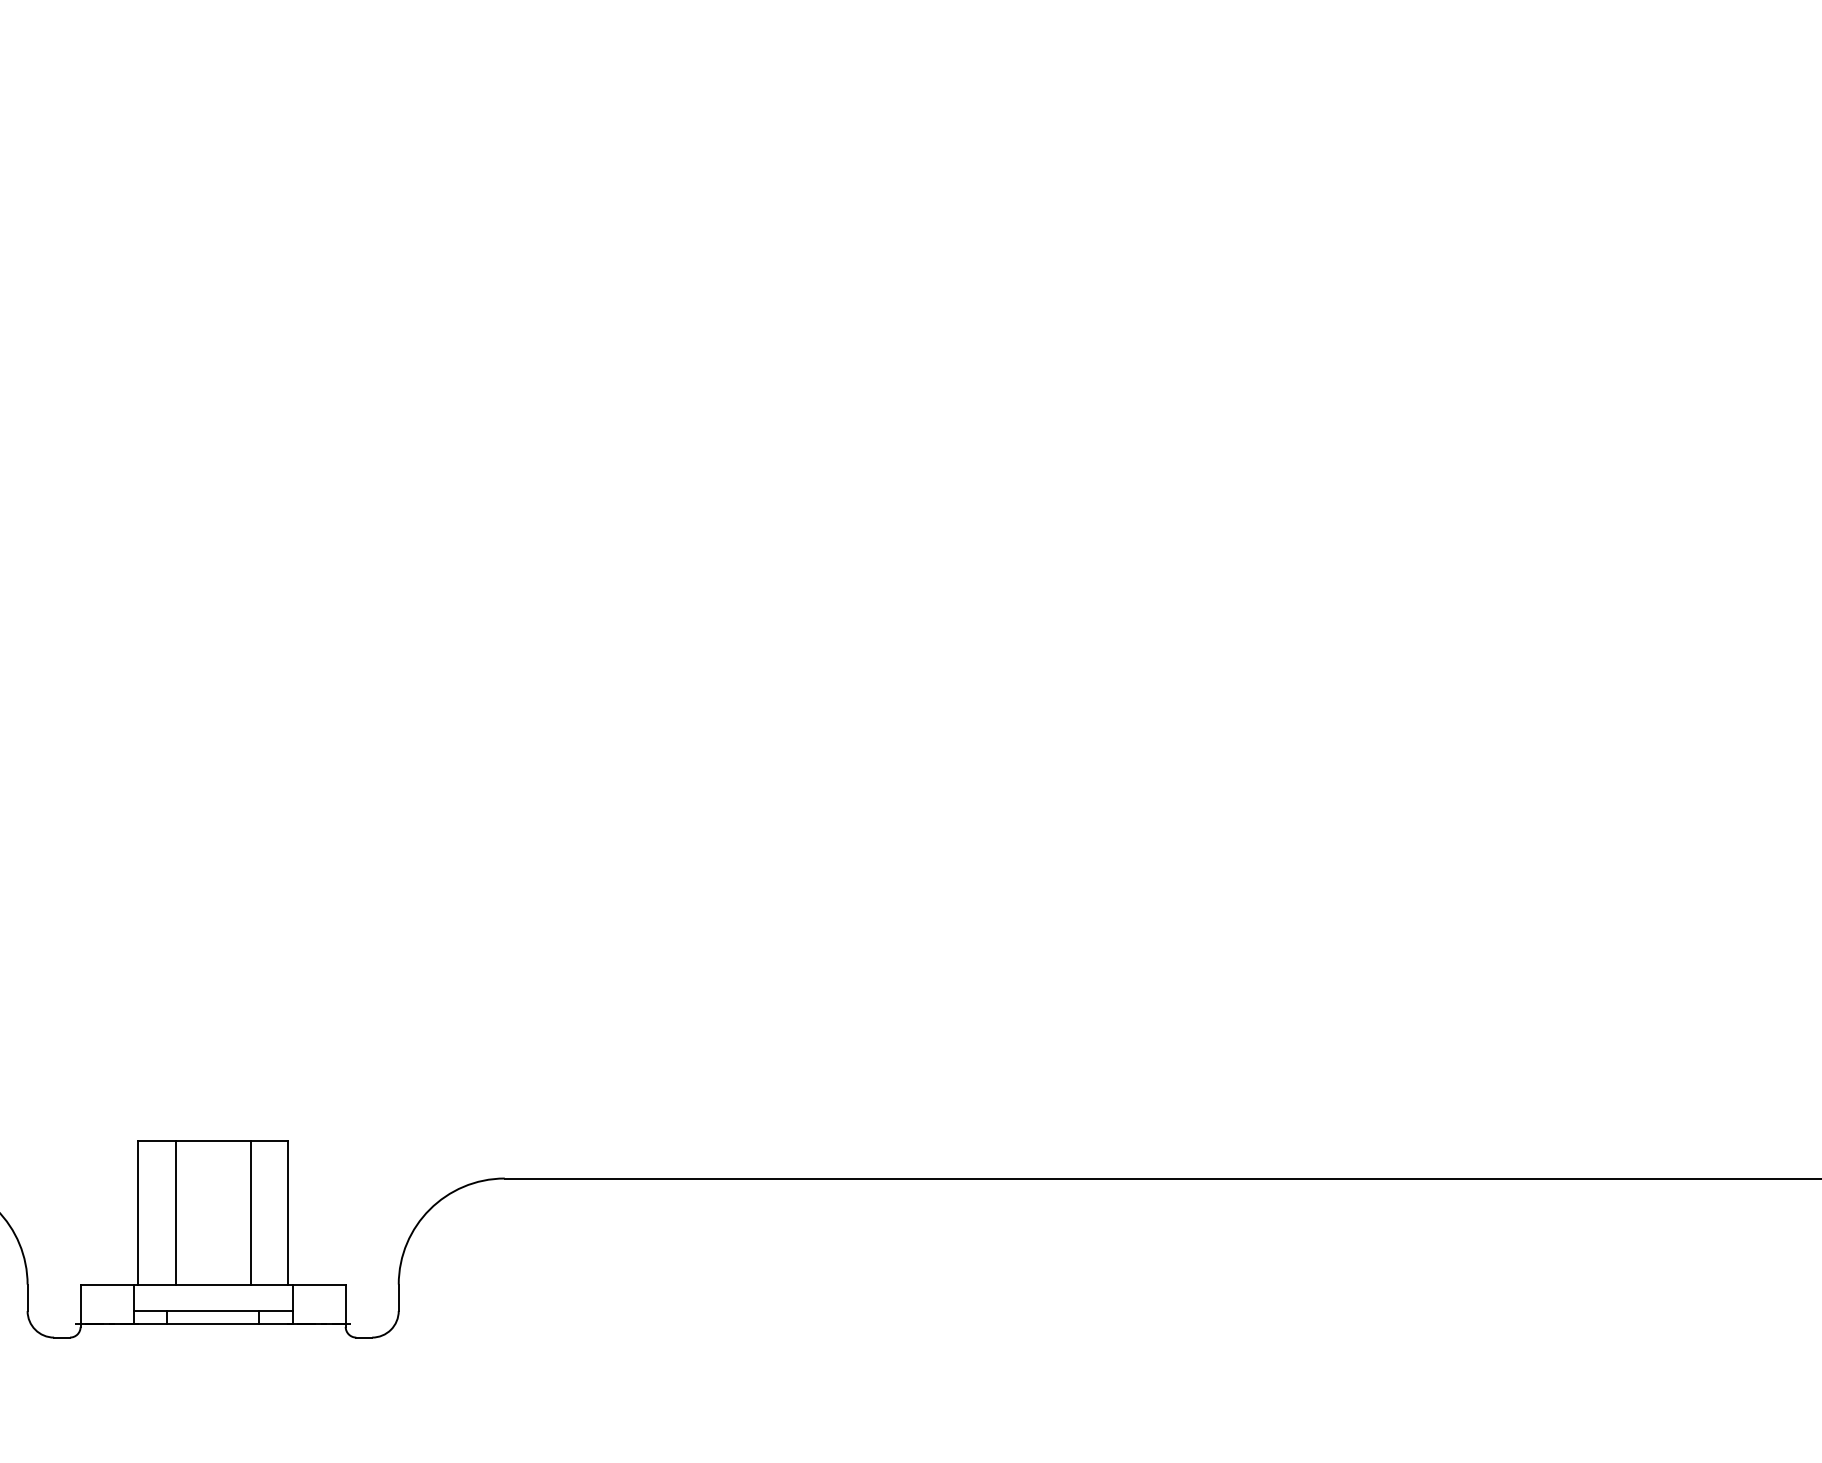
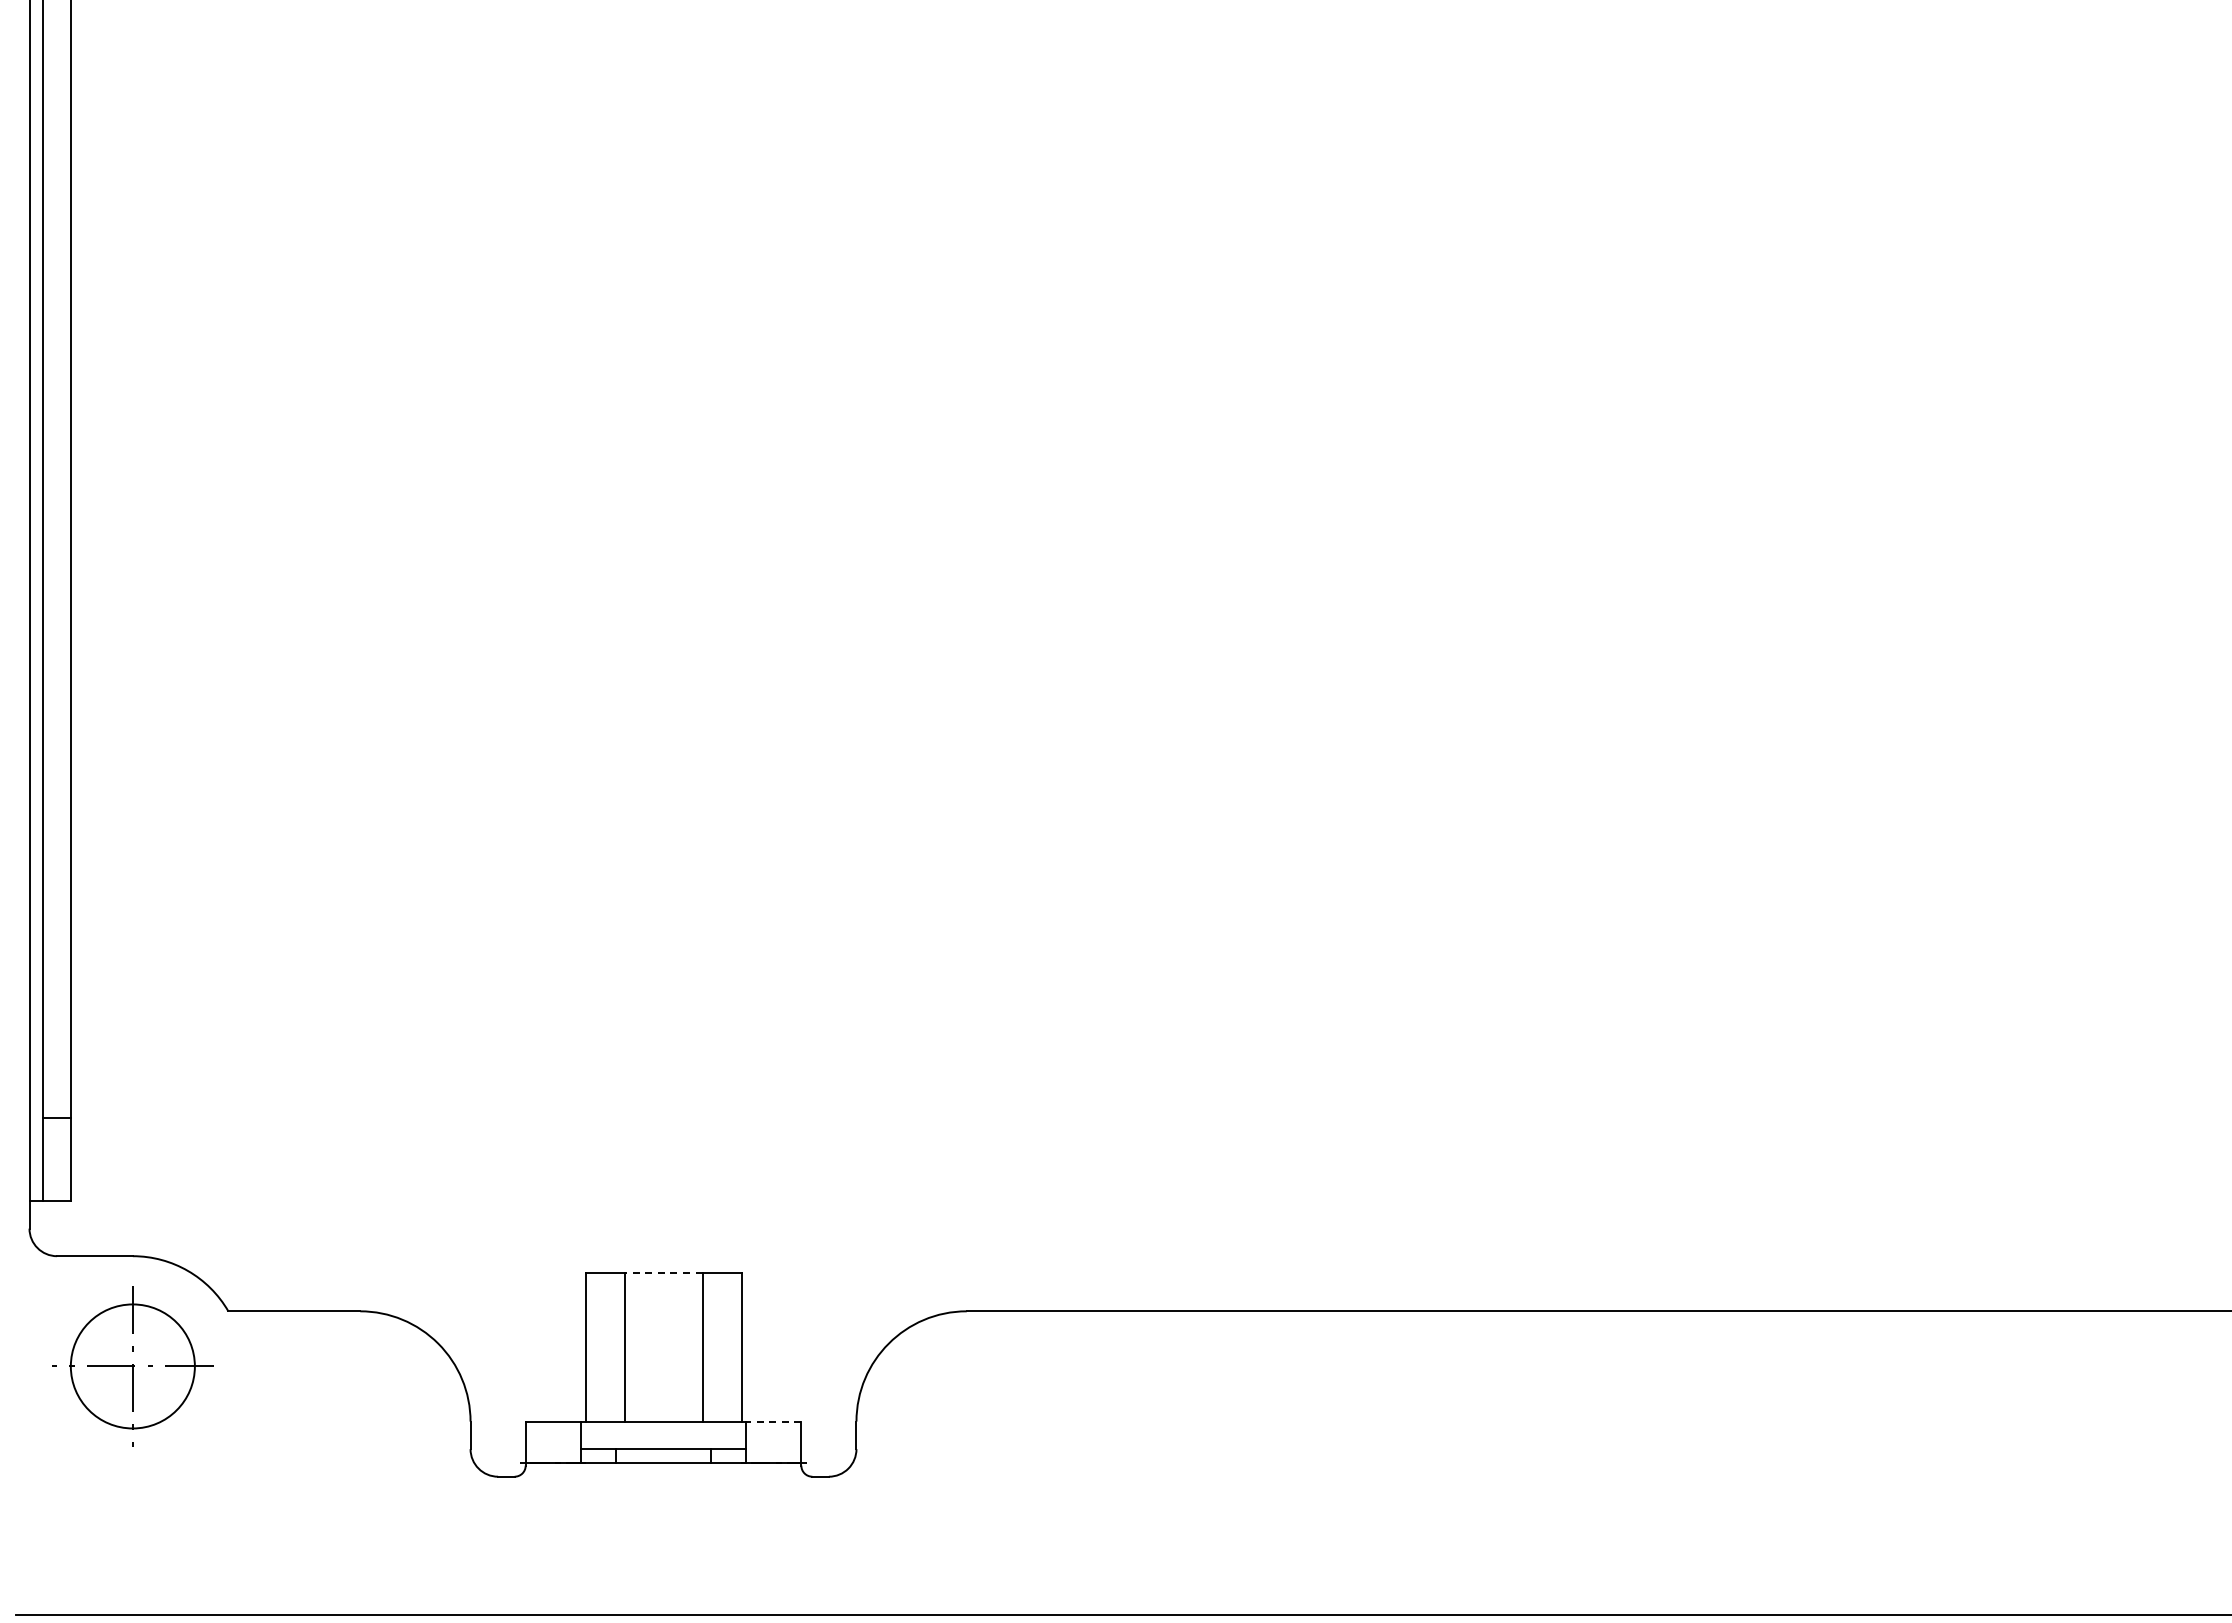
line: (213, 1141) -> (663, 1272), solid -> dashed
line: (318, 1284) -> (773, 1421), solid -> dashed

